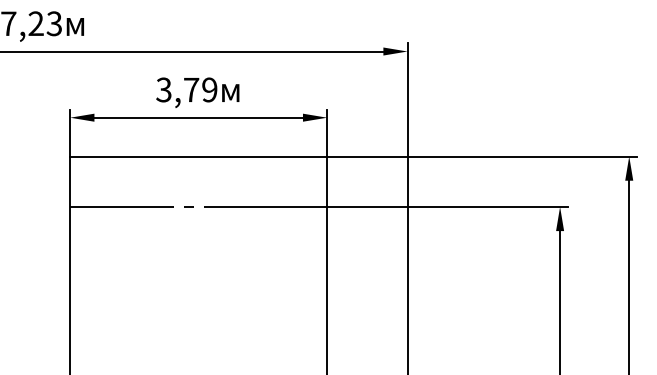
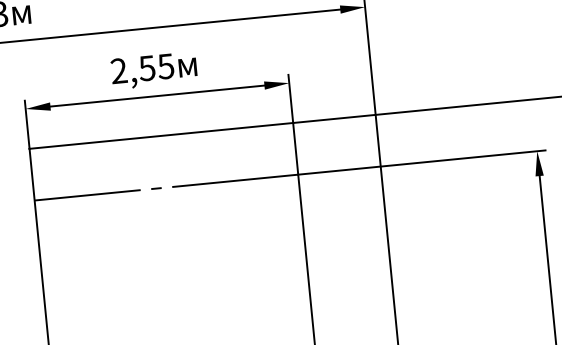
text: (186, 89) -> (142, 68), 3,79 -> 2,55

